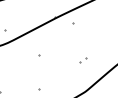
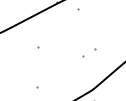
part: (83, 60) -> (90, 53), size x1.6

